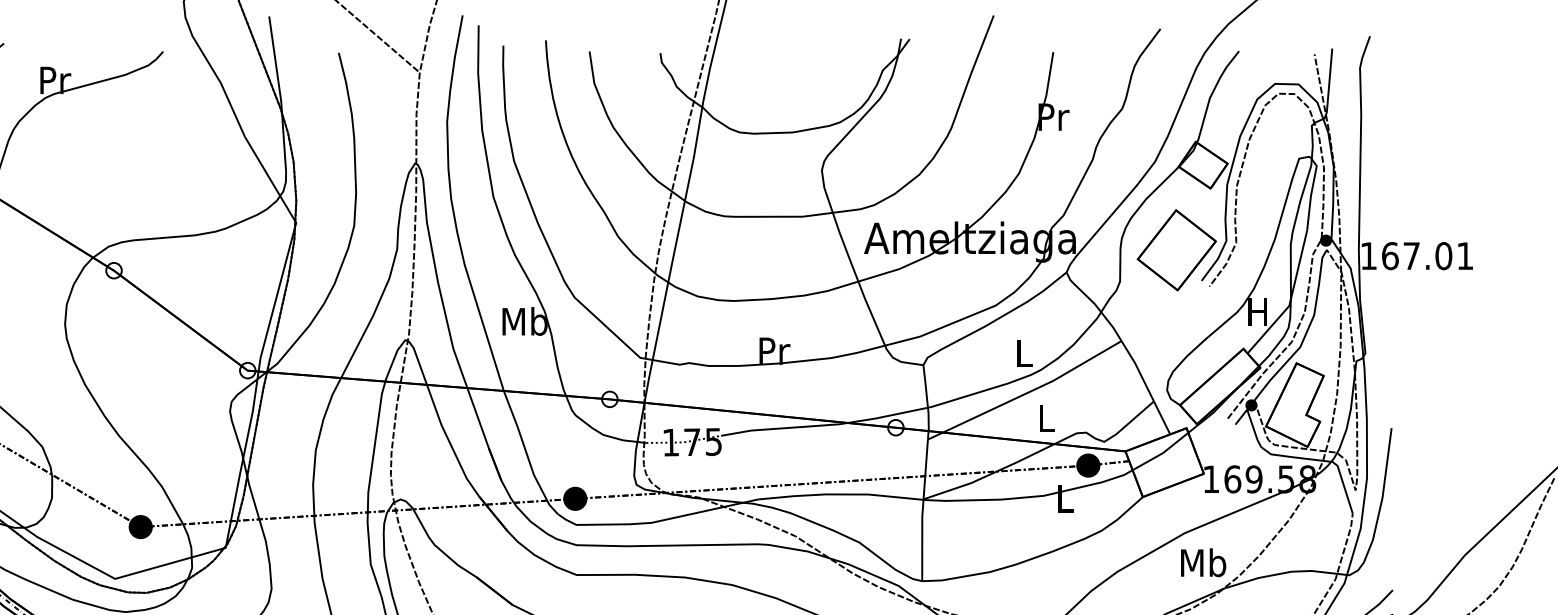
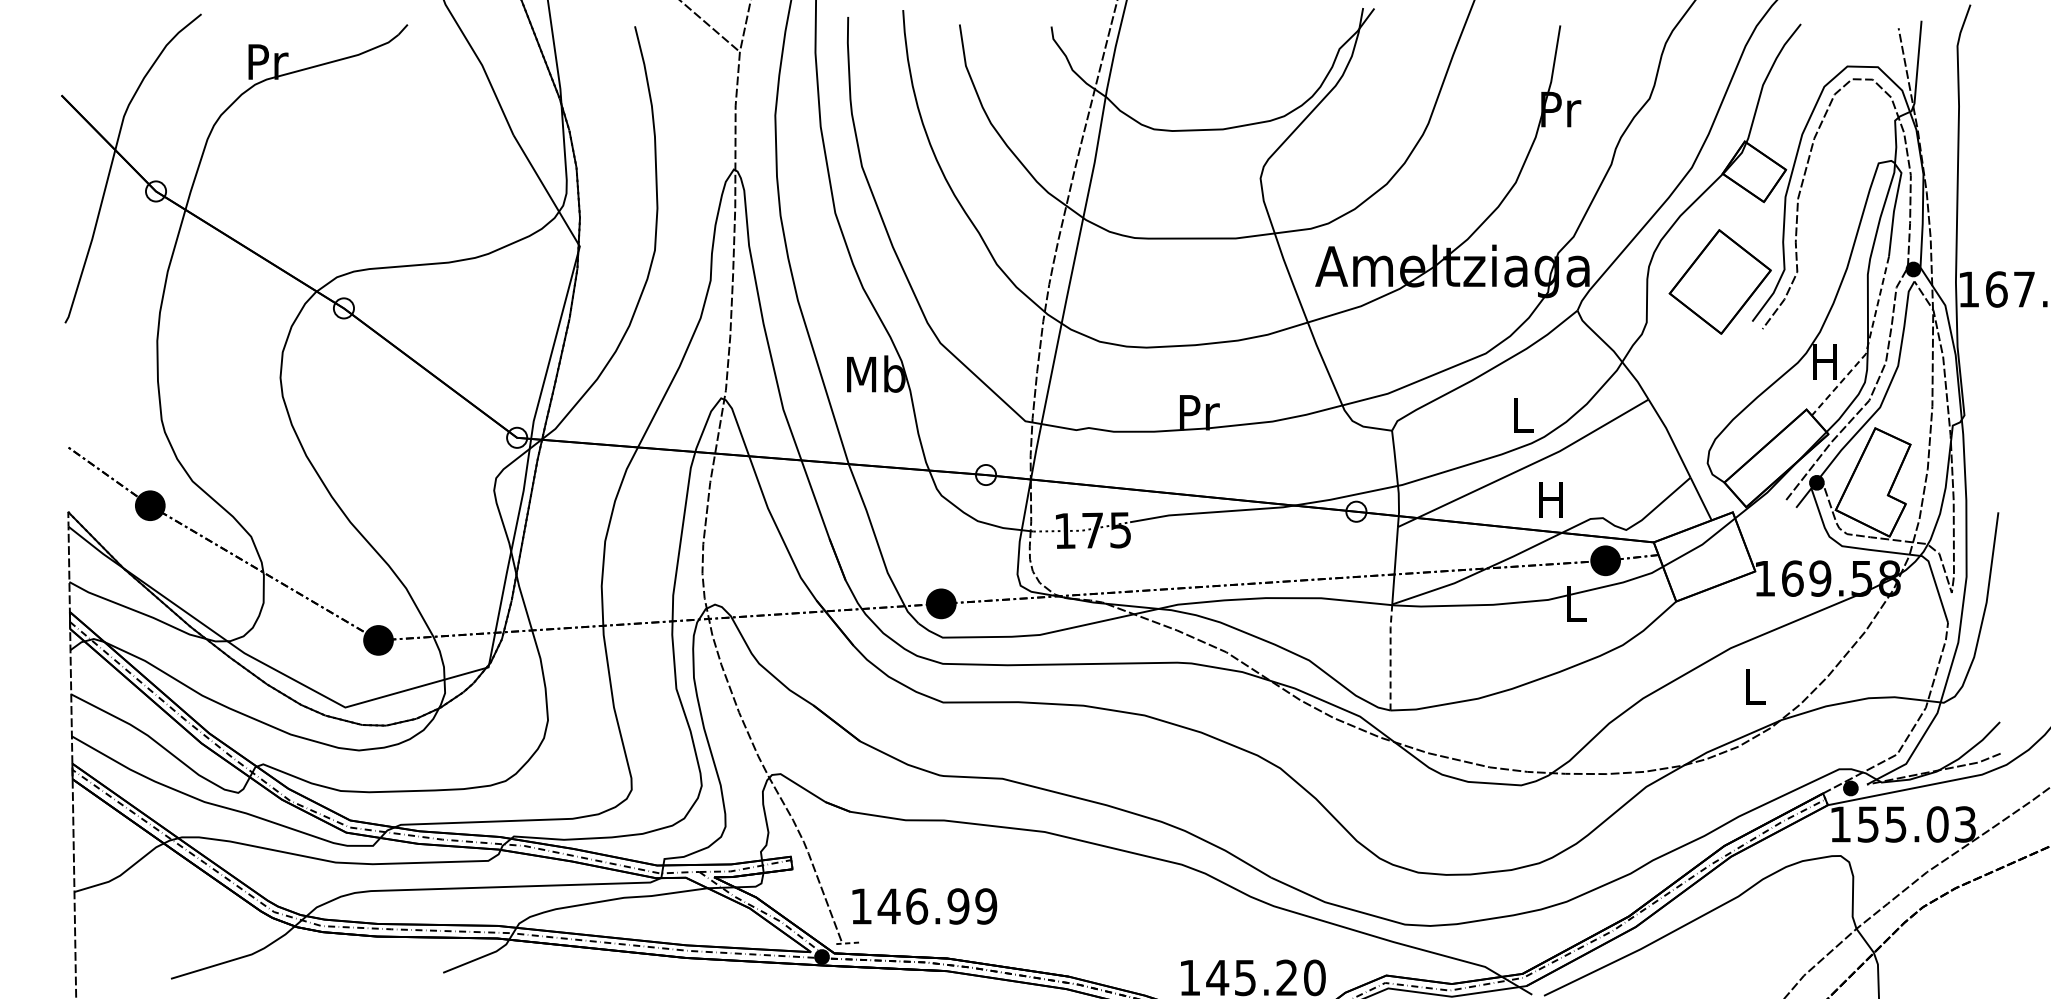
line: (1291, 299) -> (1868, 345), solid -> dashed
text: (1045, 418) -> (1550, 499), L -> H
line: (922, 540) -> (1390, 657), solid -> dashed
text: (1203, 562) -> (1754, 686), Mb -> L

